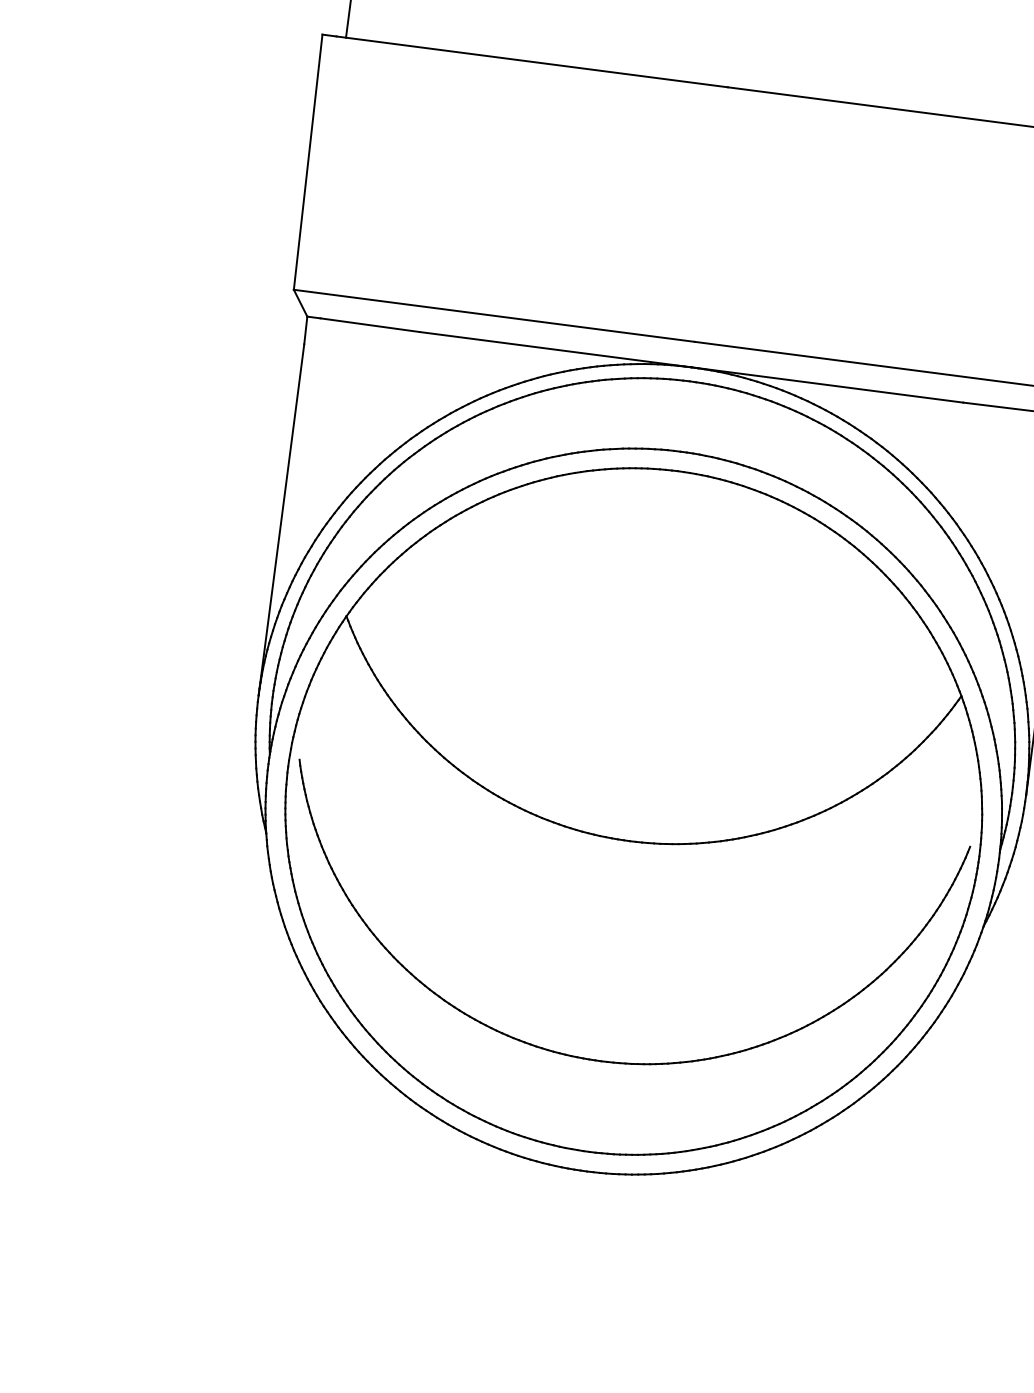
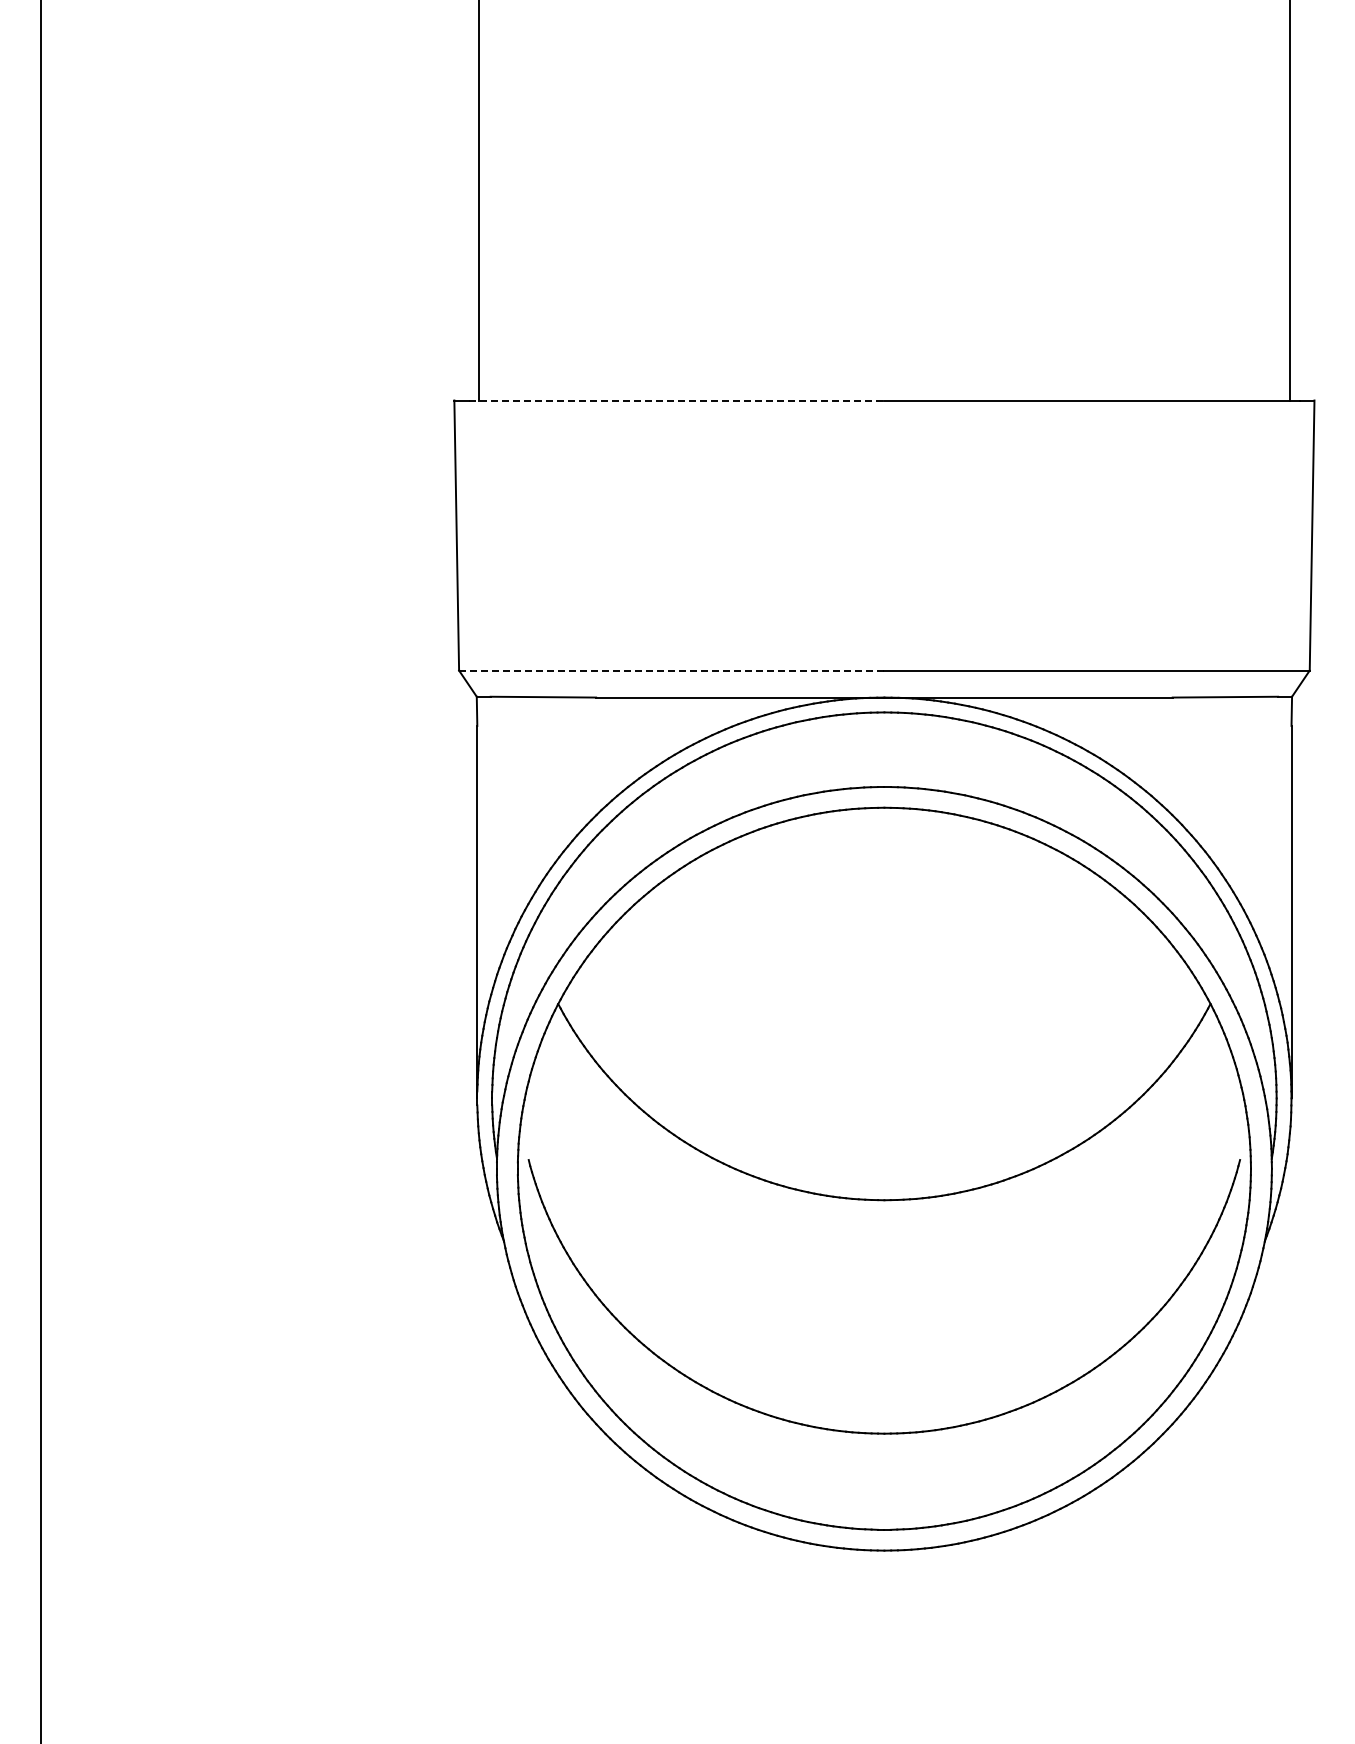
line: (531, 61) -> (676, 400), solid -> dashed
line: (494, 315) -> (671, 670), solid -> dashed

